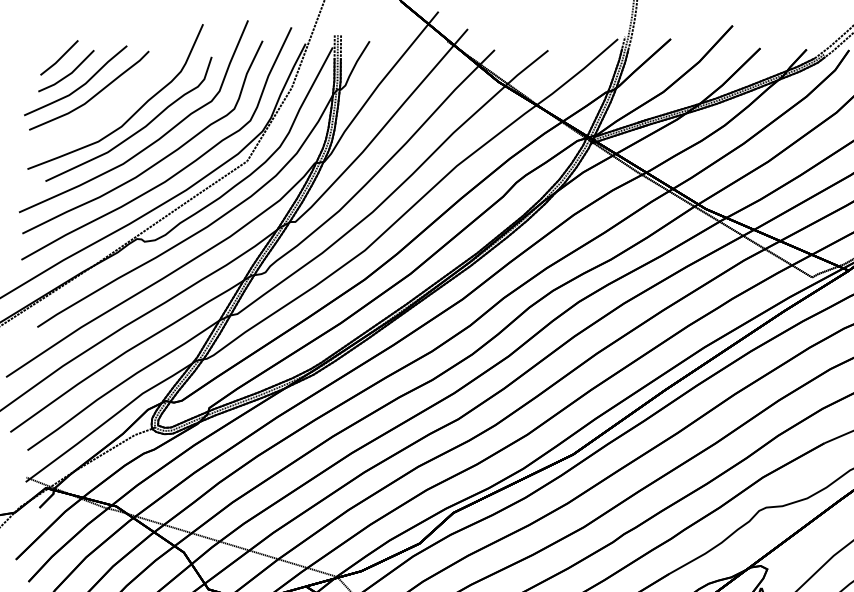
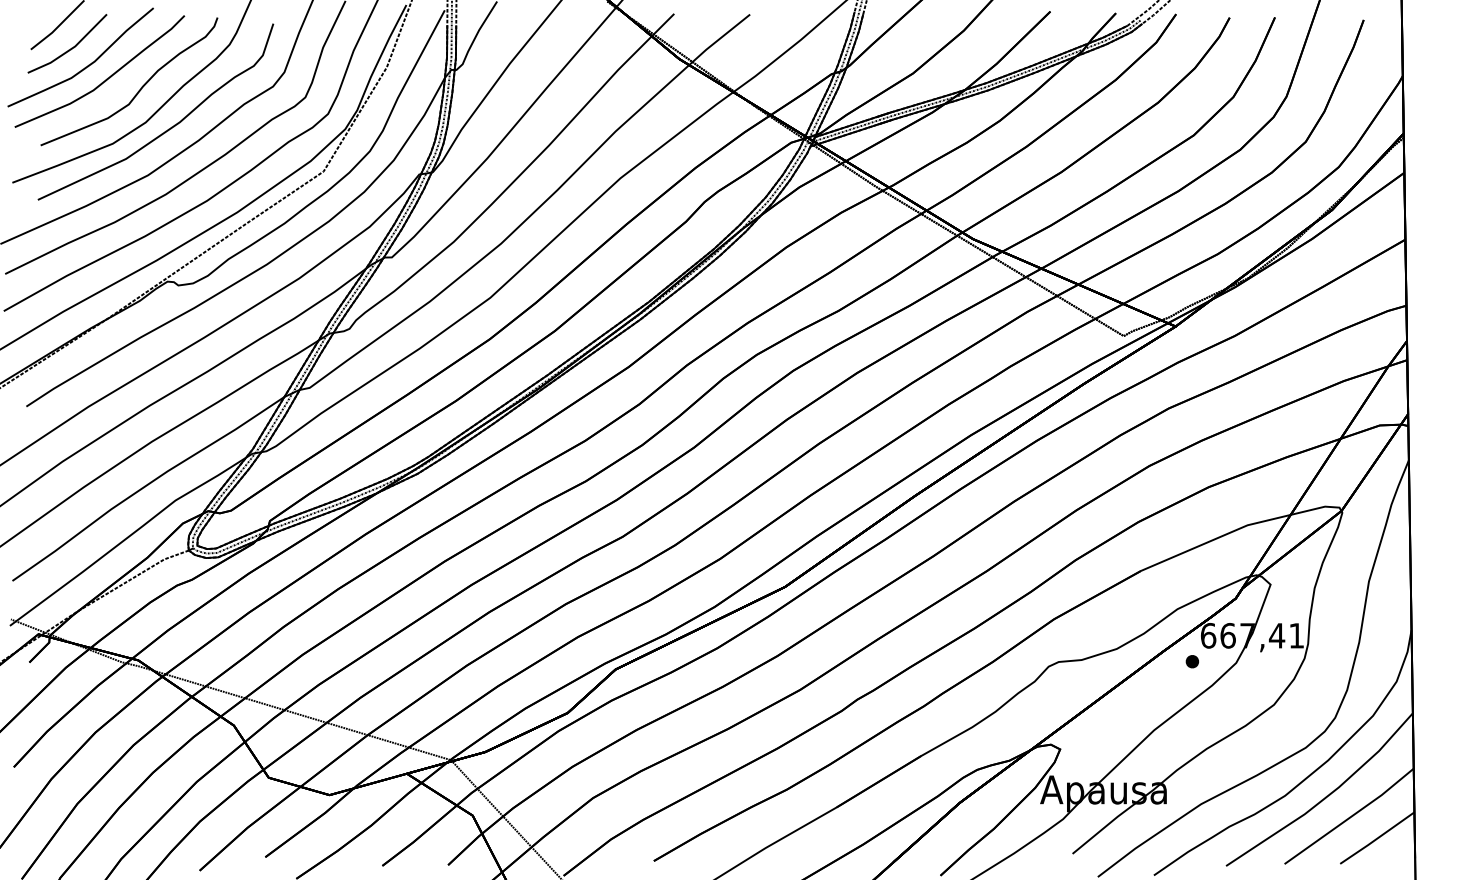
part: (116, 104) -> (138, 90), added

